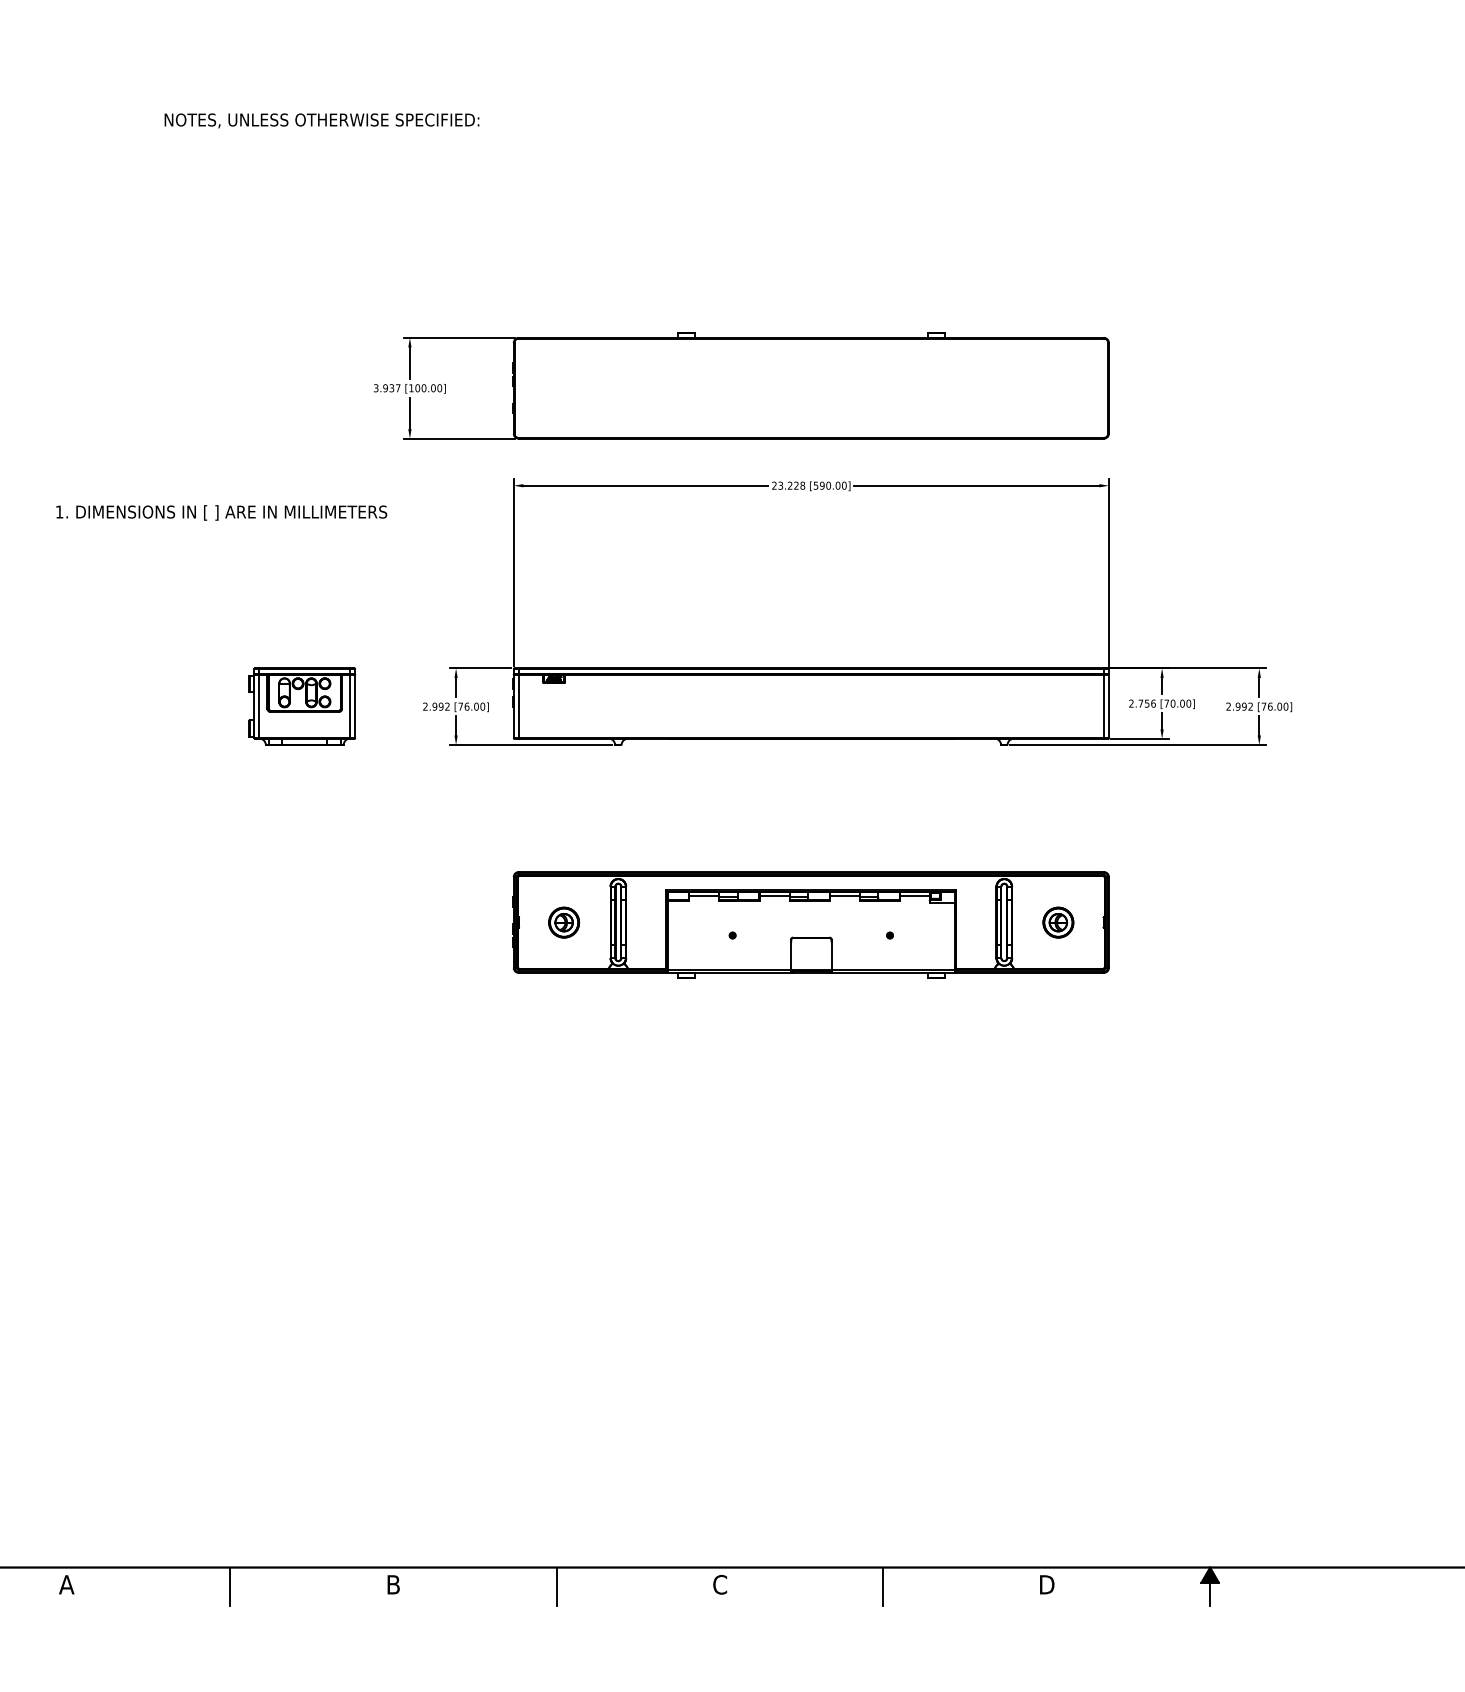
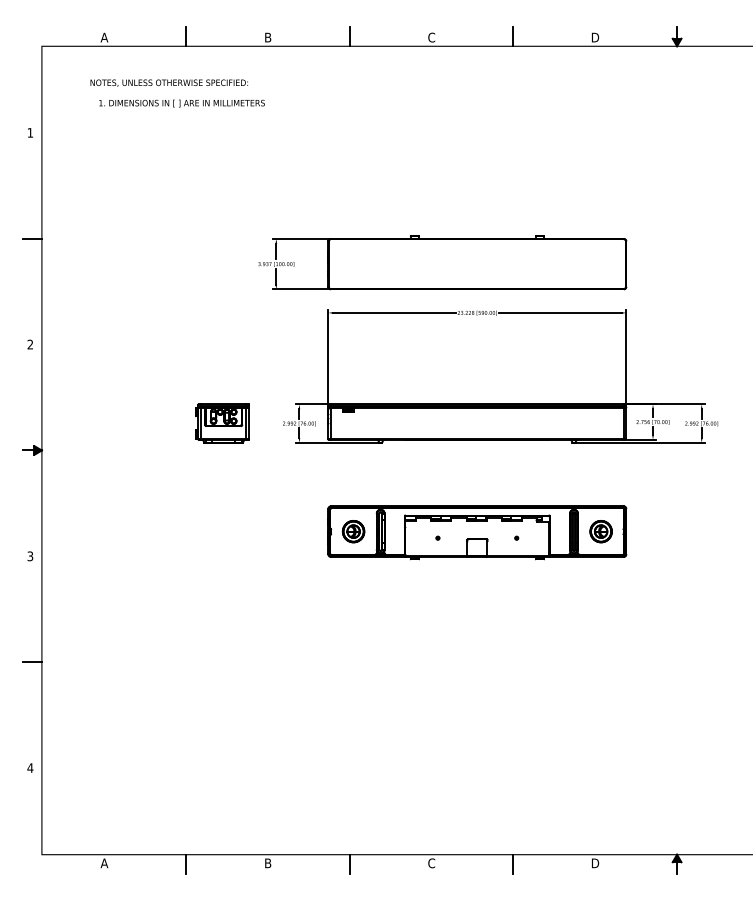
text: (320, 119) -> (168, 82), moved
text: (220, 512) -> (181, 103), moved
part: (564, 922) -> (353, 531), size x1.43
part: (1057, 922) -> (600, 531), size x1.43

